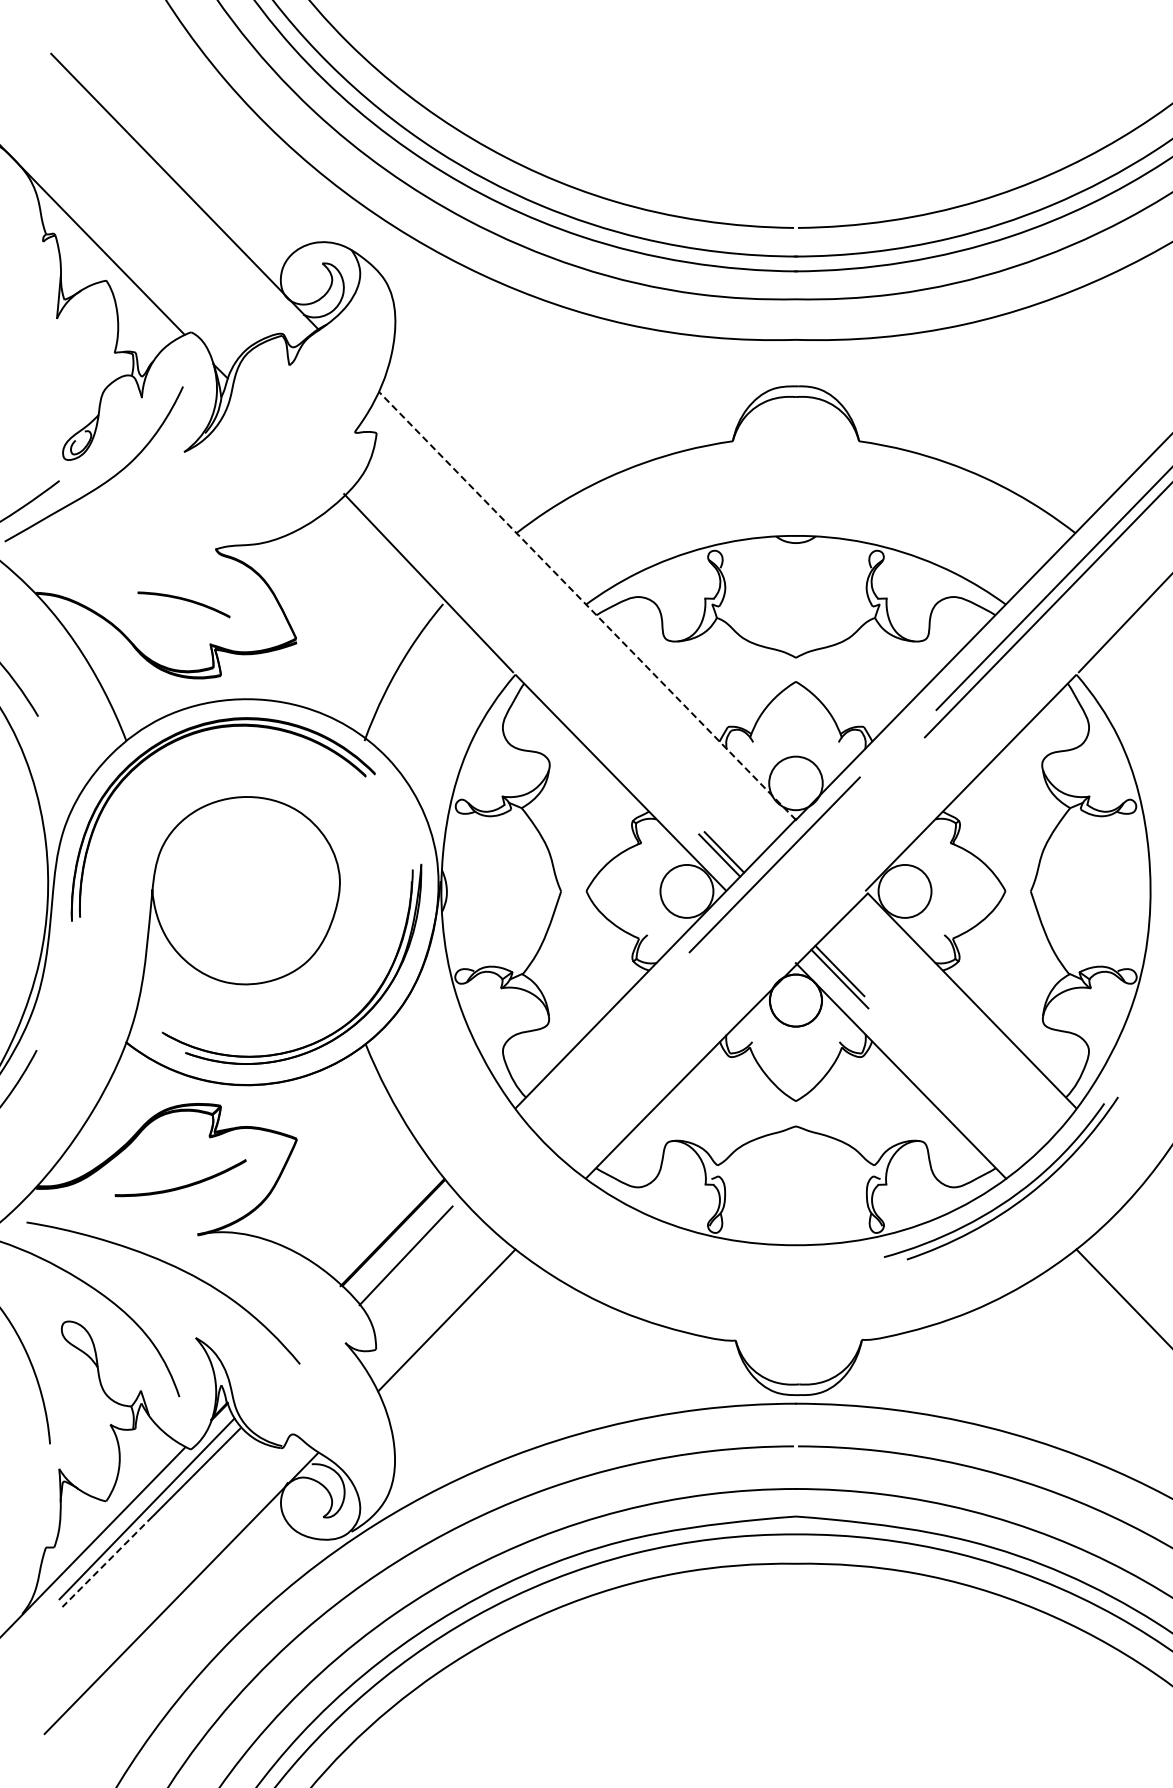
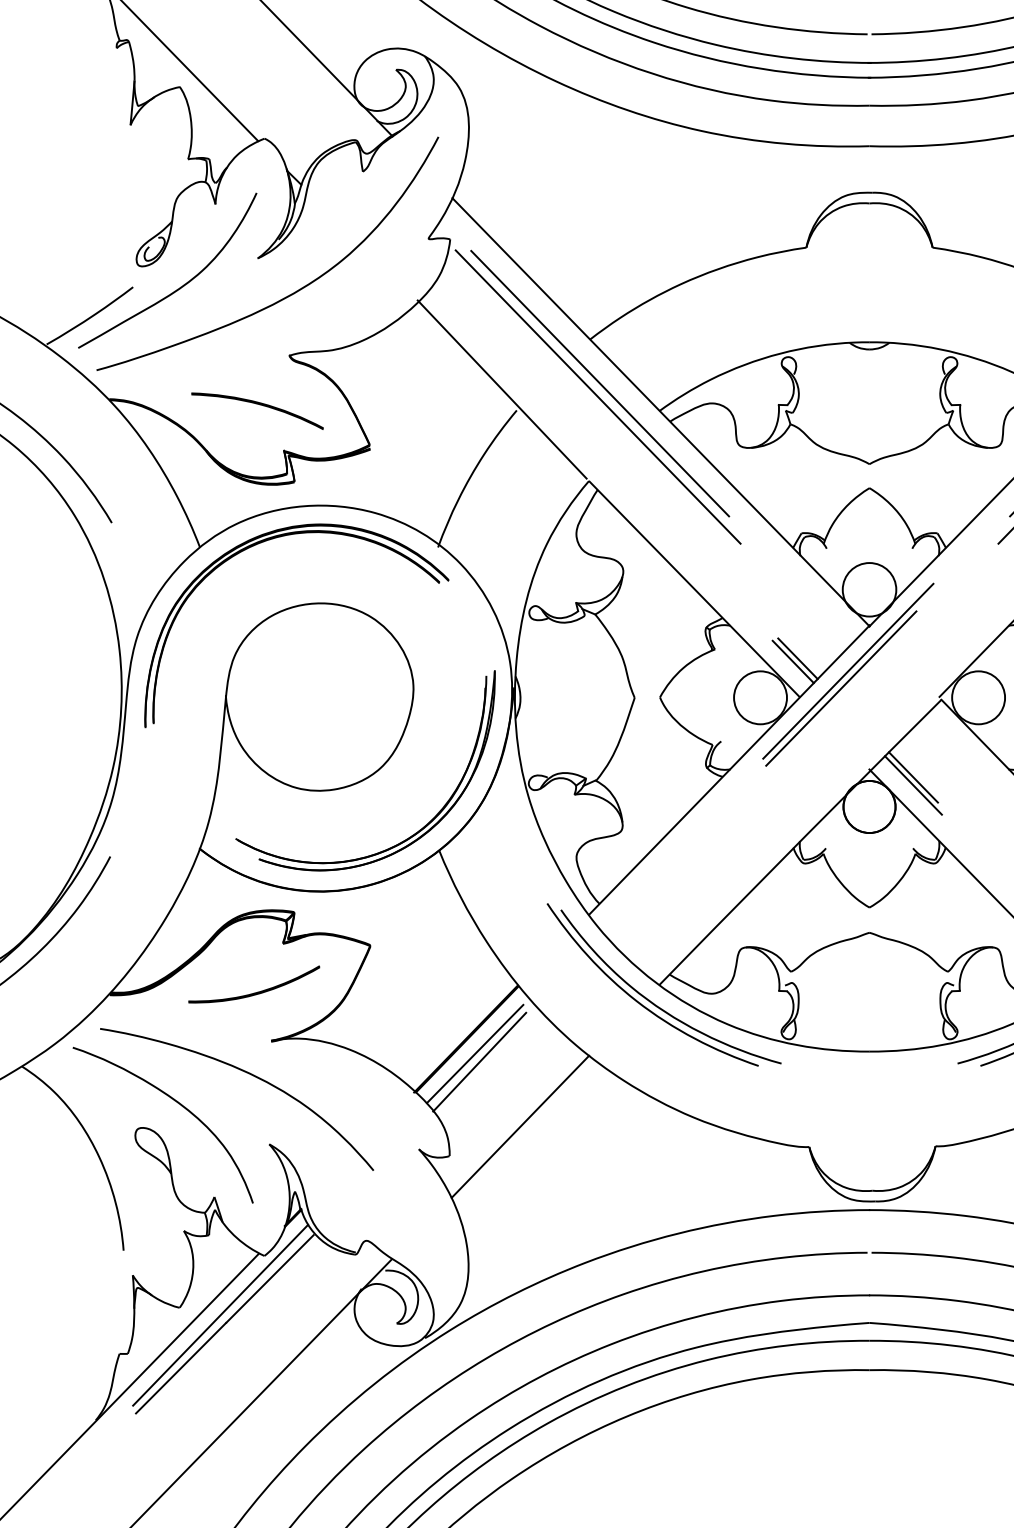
curve: (220, 485) -> (294, 291), added
line: (526, 576) -> (600, 382), added
line: (524, 590) -> (598, 396), added
part: (183, 604) -> (257, 410), size x1.43
line: (587, 605) -> (661, 411), dashed -> solid
line: (767, 882) -> (841, 688), added
part: (576, 1193) -> (650, 999), added
line: (401, 1247) -> (475, 1053), added
line: (107, 1561) -> (181, 1367), dashed -> solid

